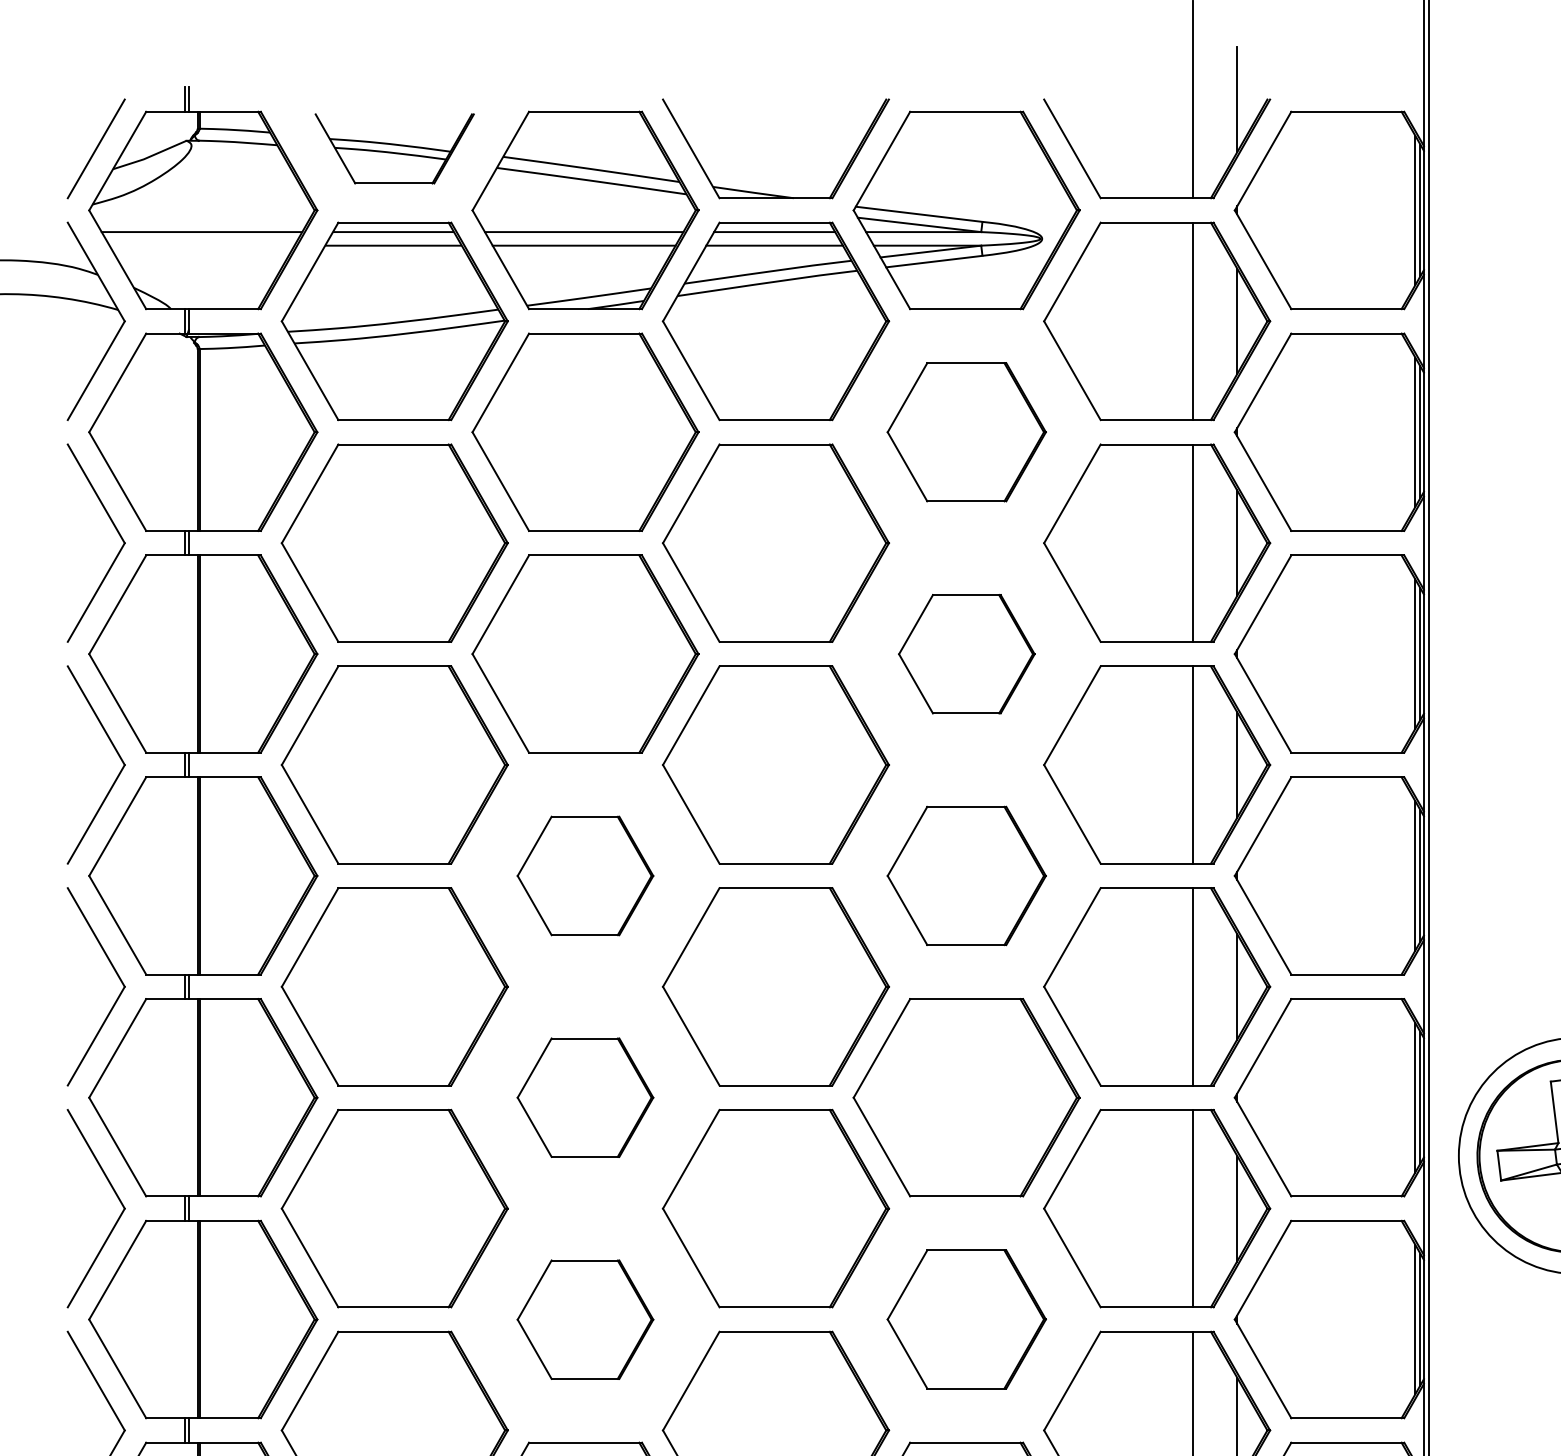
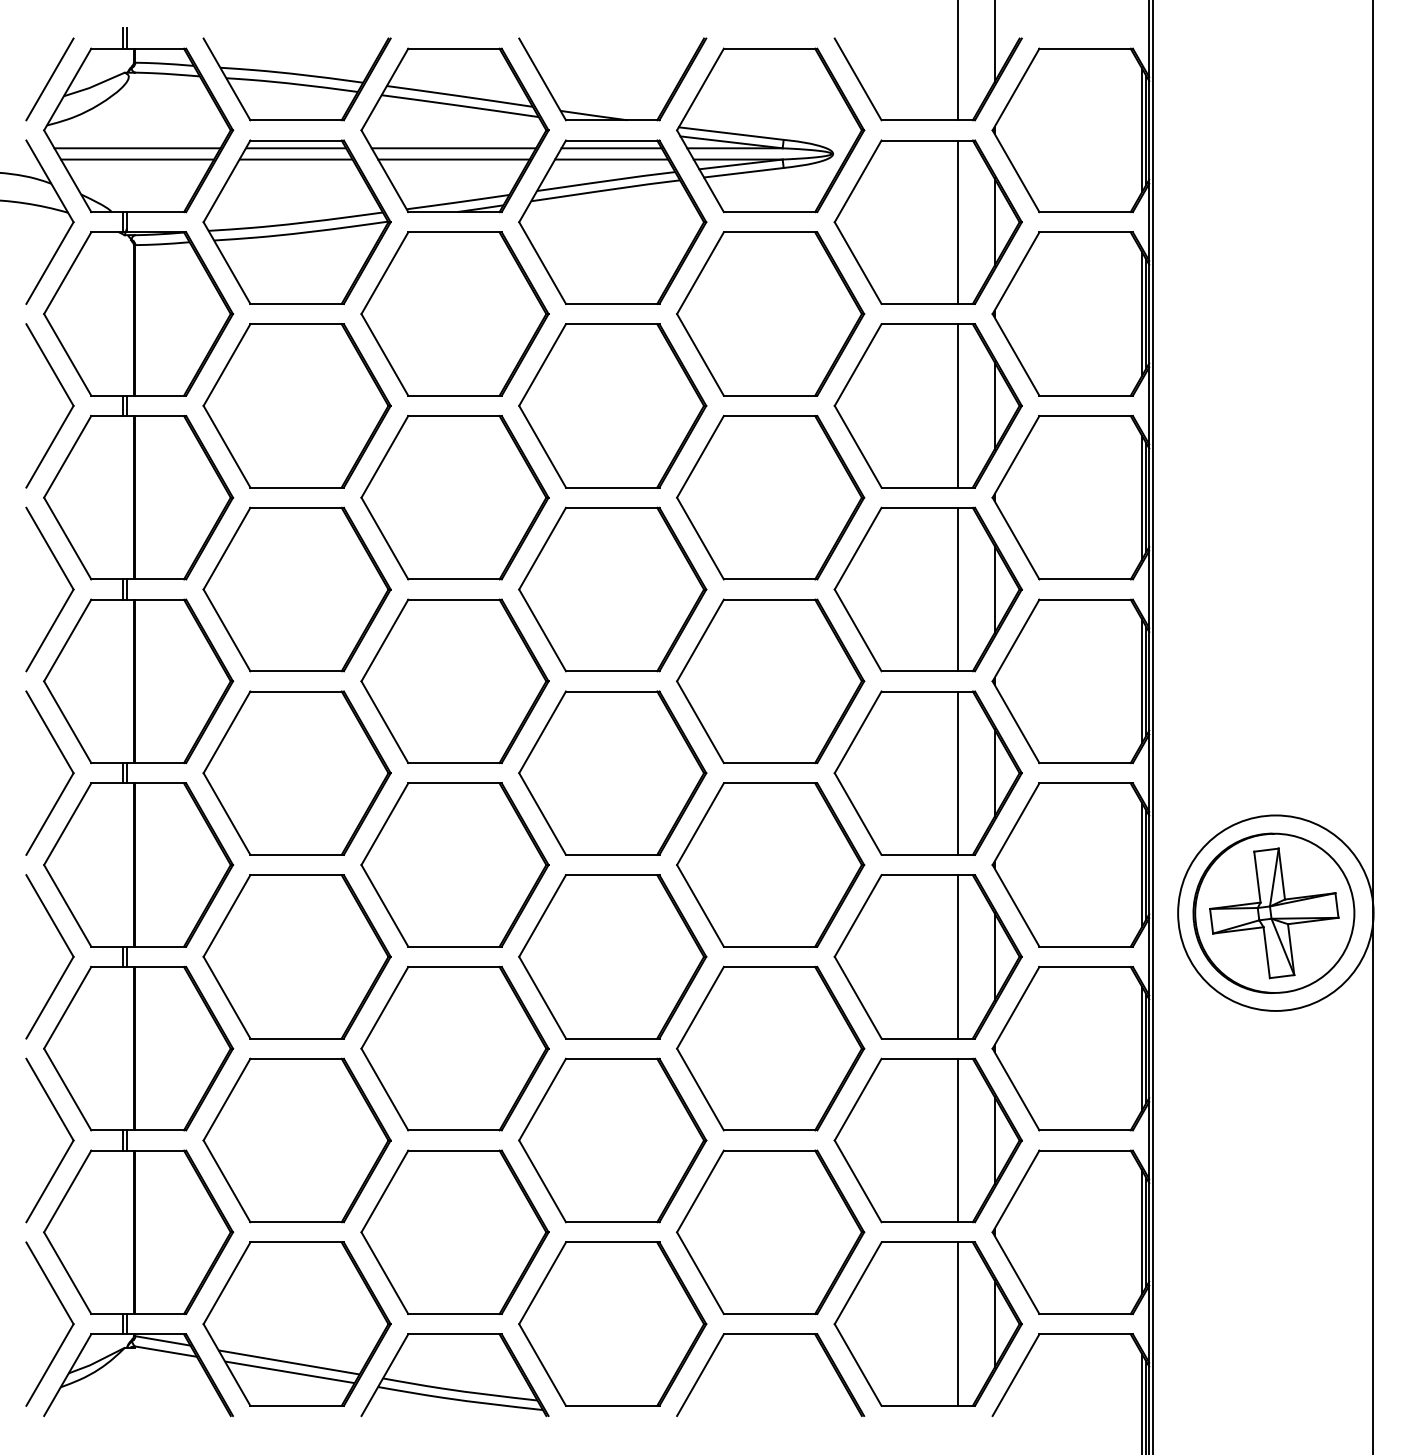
part: (394, 148) -> (296, 79), size x1.43
line: (202, 245) -> (137, 159), added
part: (966, 431) -> (770, 313), size x1.43
part: (966, 653) -> (770, 497), size x1.67
part: (584, 876) -> (454, 681), size x1.67
part: (966, 876) -> (770, 681), size x1.43
part: (584, 1097) -> (454, 864), size x1.67
part: (584, 1319) -> (454, 1048), size x1.67
part: (966, 1319) -> (770, 1048), size x1.43

